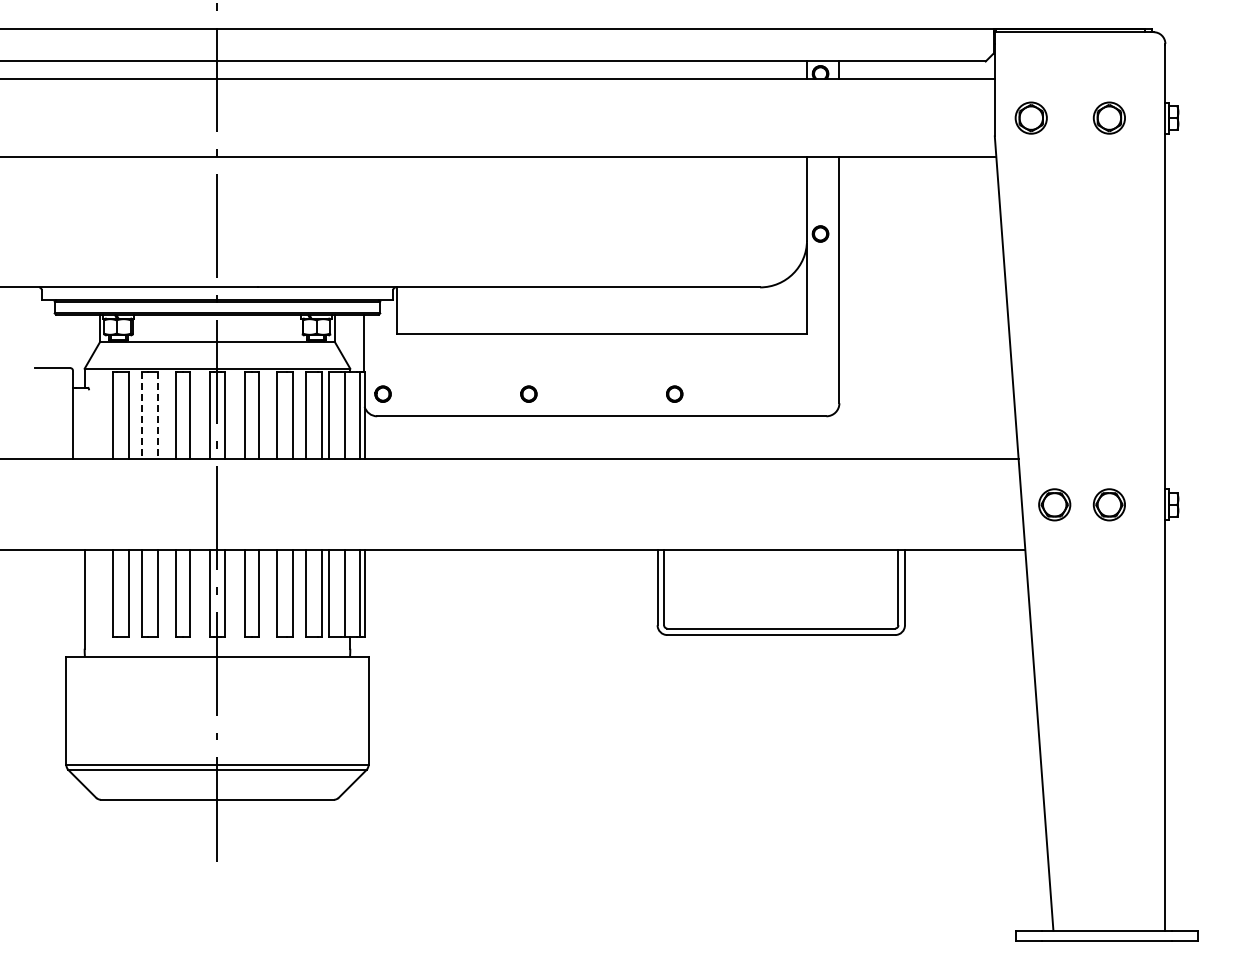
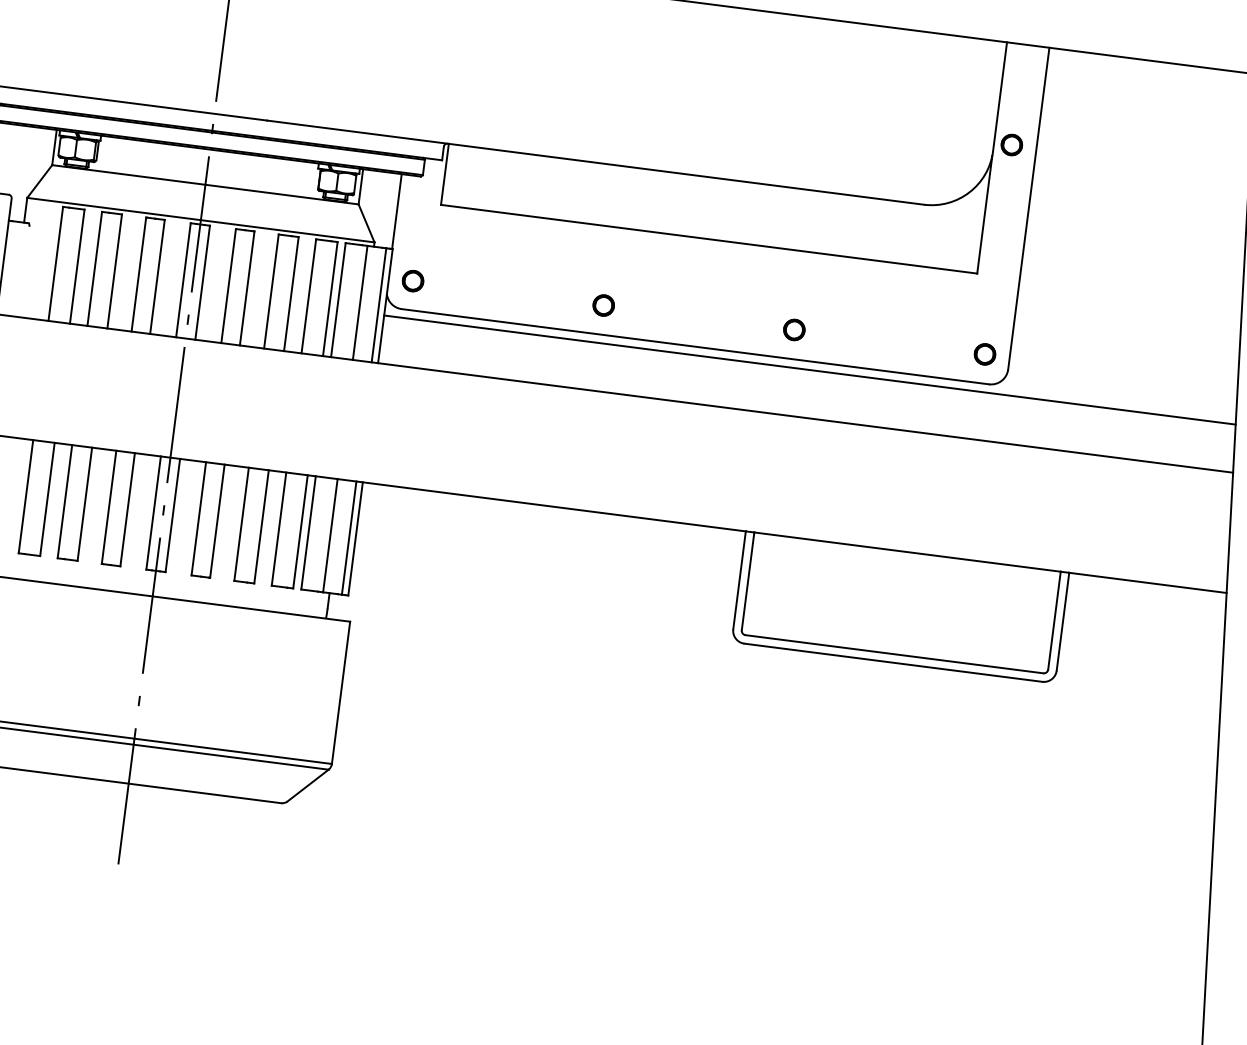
part: (820, 393) -> (985, 353), added
line: (142, 415) -> (95, 268), dashed -> solid
line: (157, 415) -> (114, 271), dashed -> solid
line: (689, 422) -> (808, 369), added

